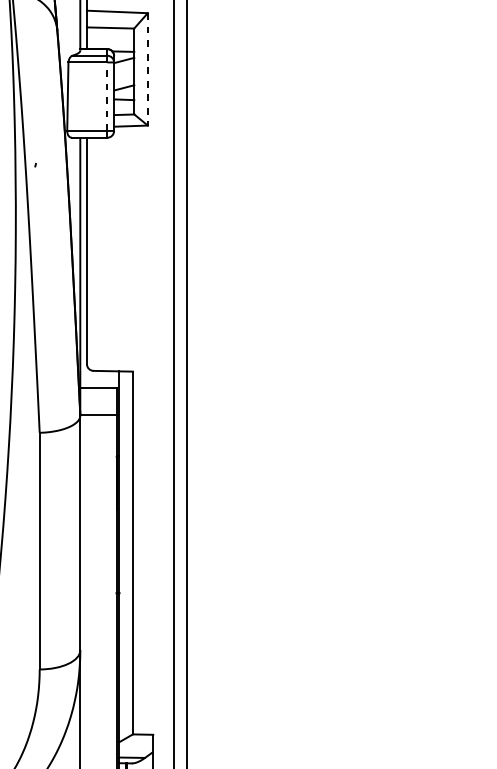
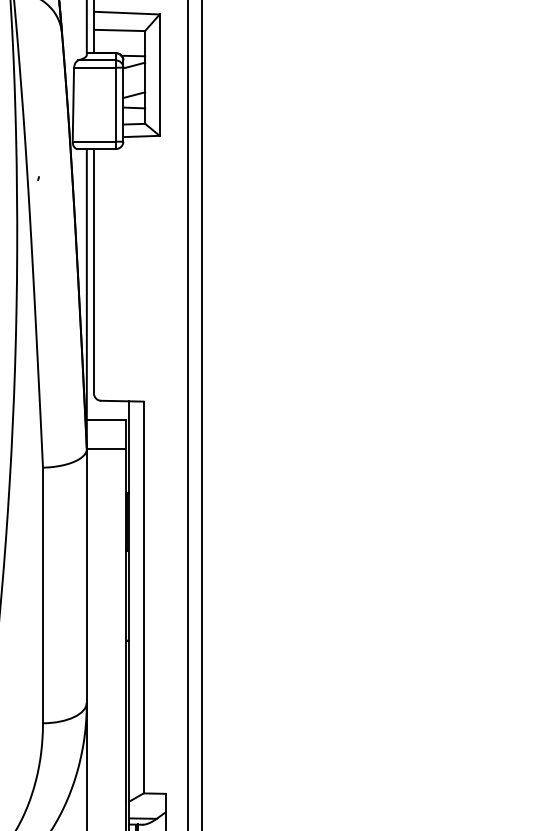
line: (147, 69) -> (159, 75), dashed -> solid
line: (107, 96) -> (116, 104), dashed -> solid

